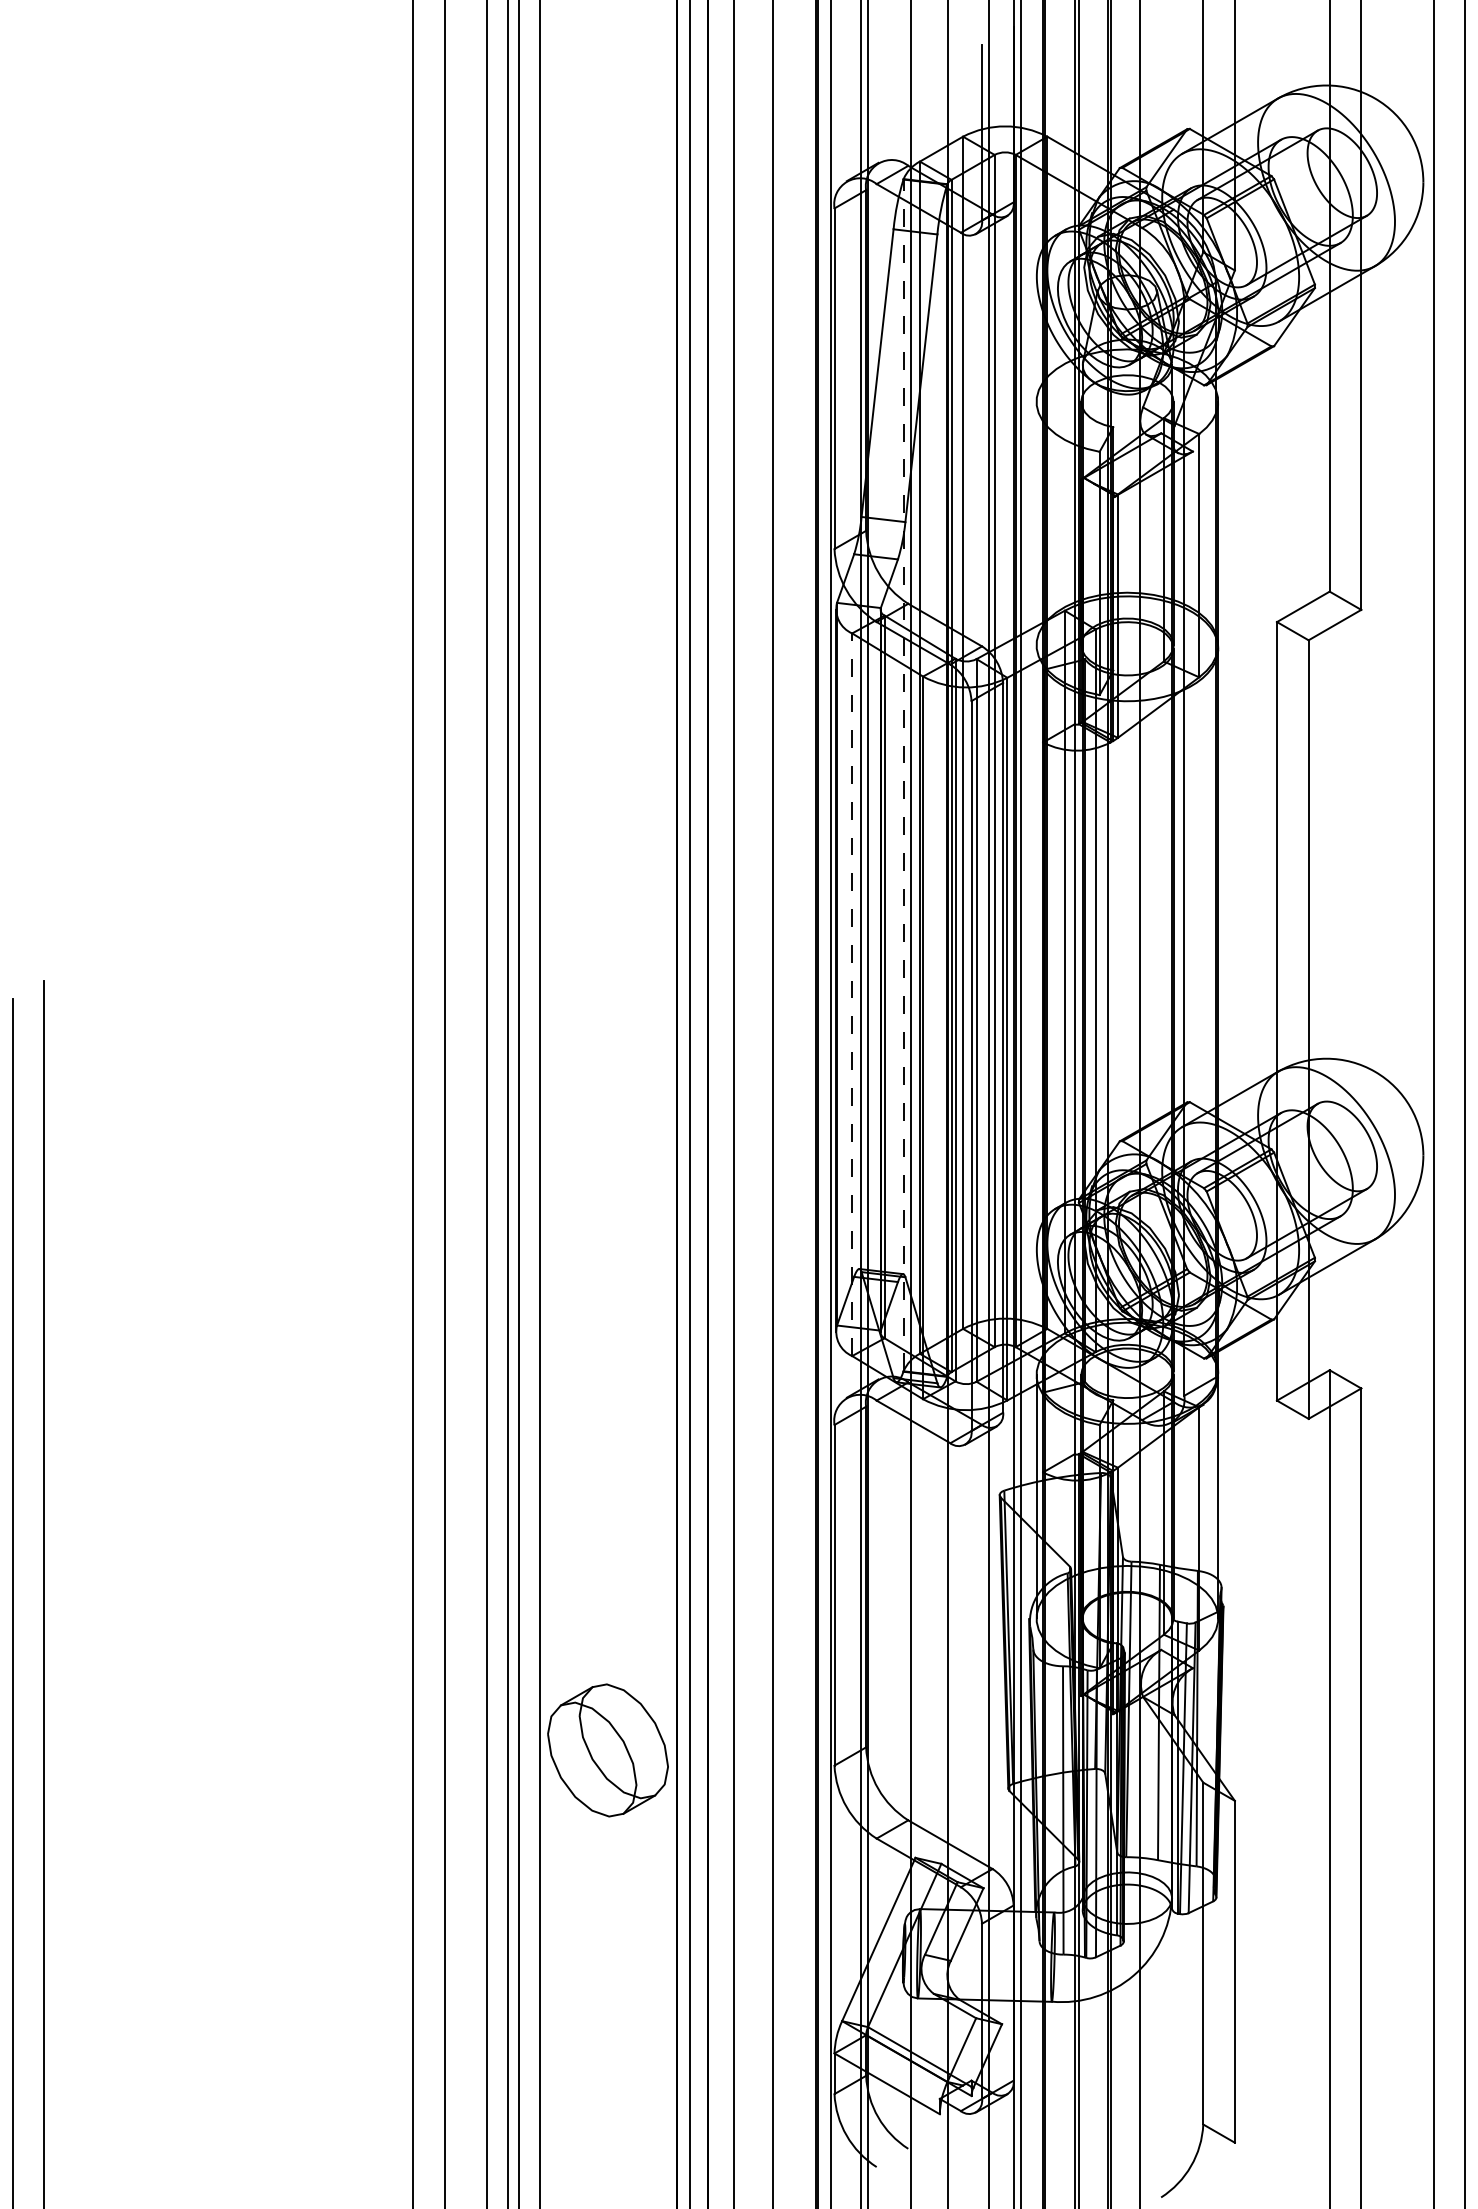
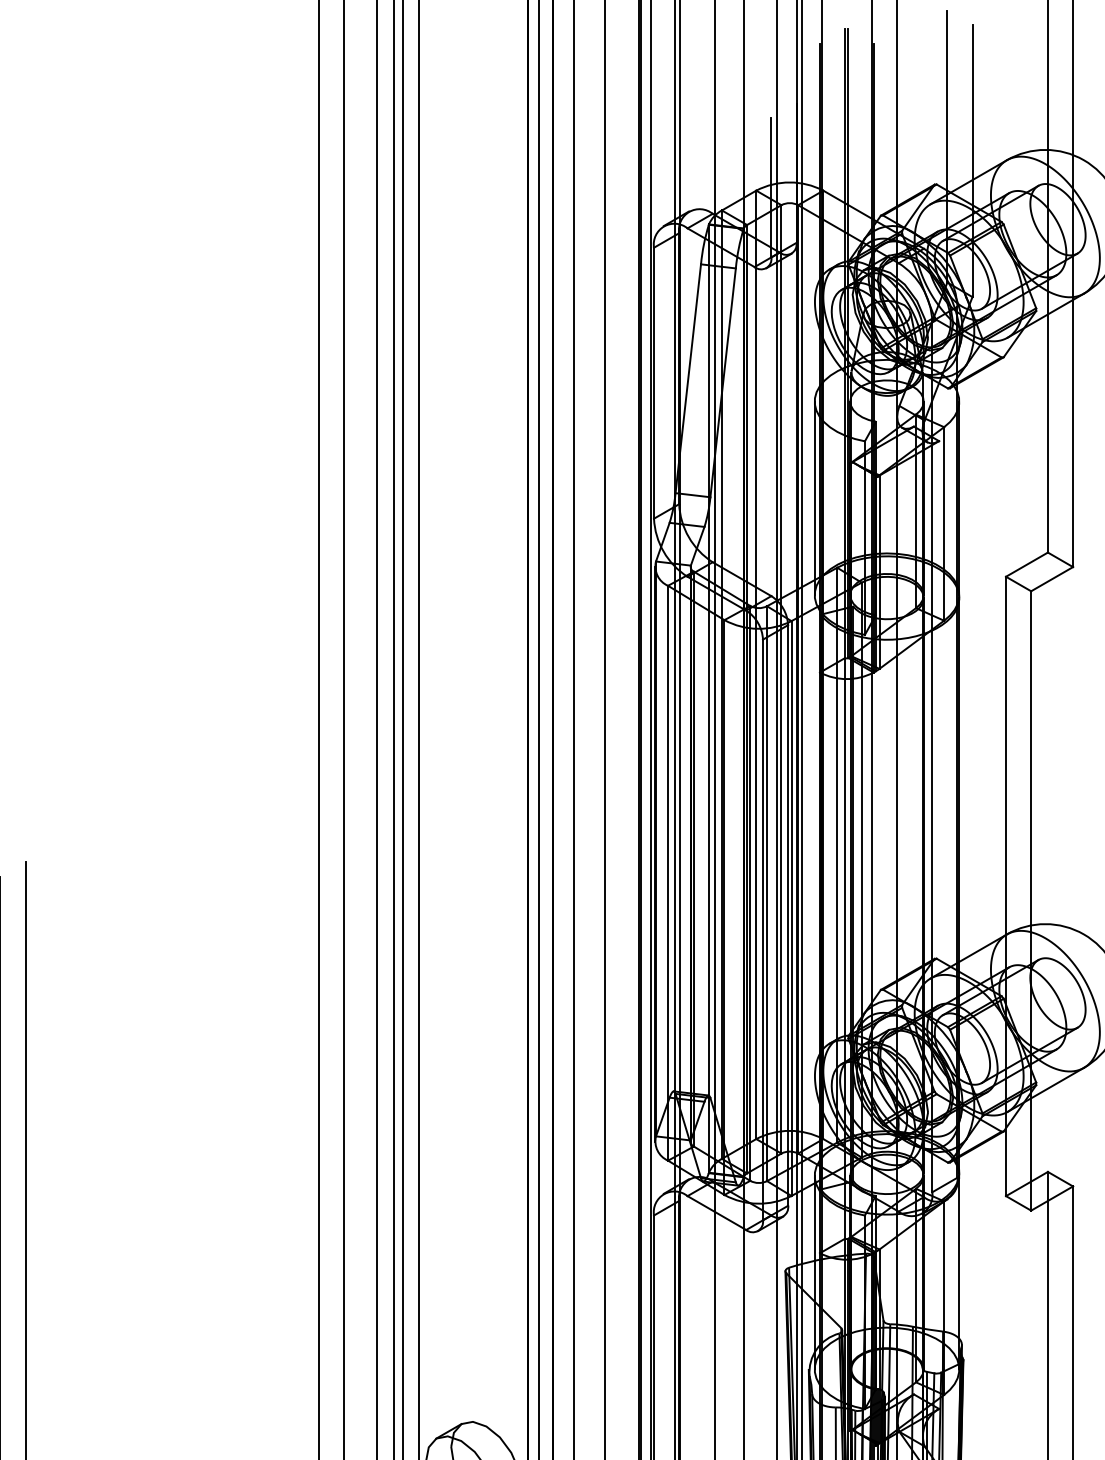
line: (1036, 523) -> (814, 498), added
line: (903, 774) -> (708, 698), dashed -> solid
line: (852, 994) -> (668, 873), dashed -> solid

